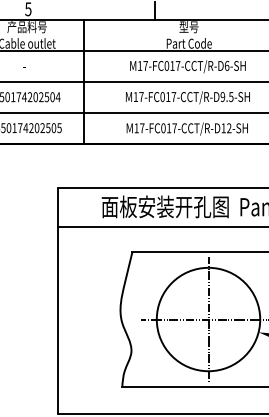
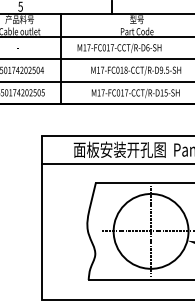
text: (187, 66) -> (119, 48), moved
text: (173, 96) -> (125, 69), M17-FC017-CCT/R-D9.5-SH -> M17-FC018-CCT/R-D9.5-SH
text: (229, 128) -> (166, 93), M17-FC017-CCT/R-D12-SH -> M17-FC017-CCT/R-D15-SH

